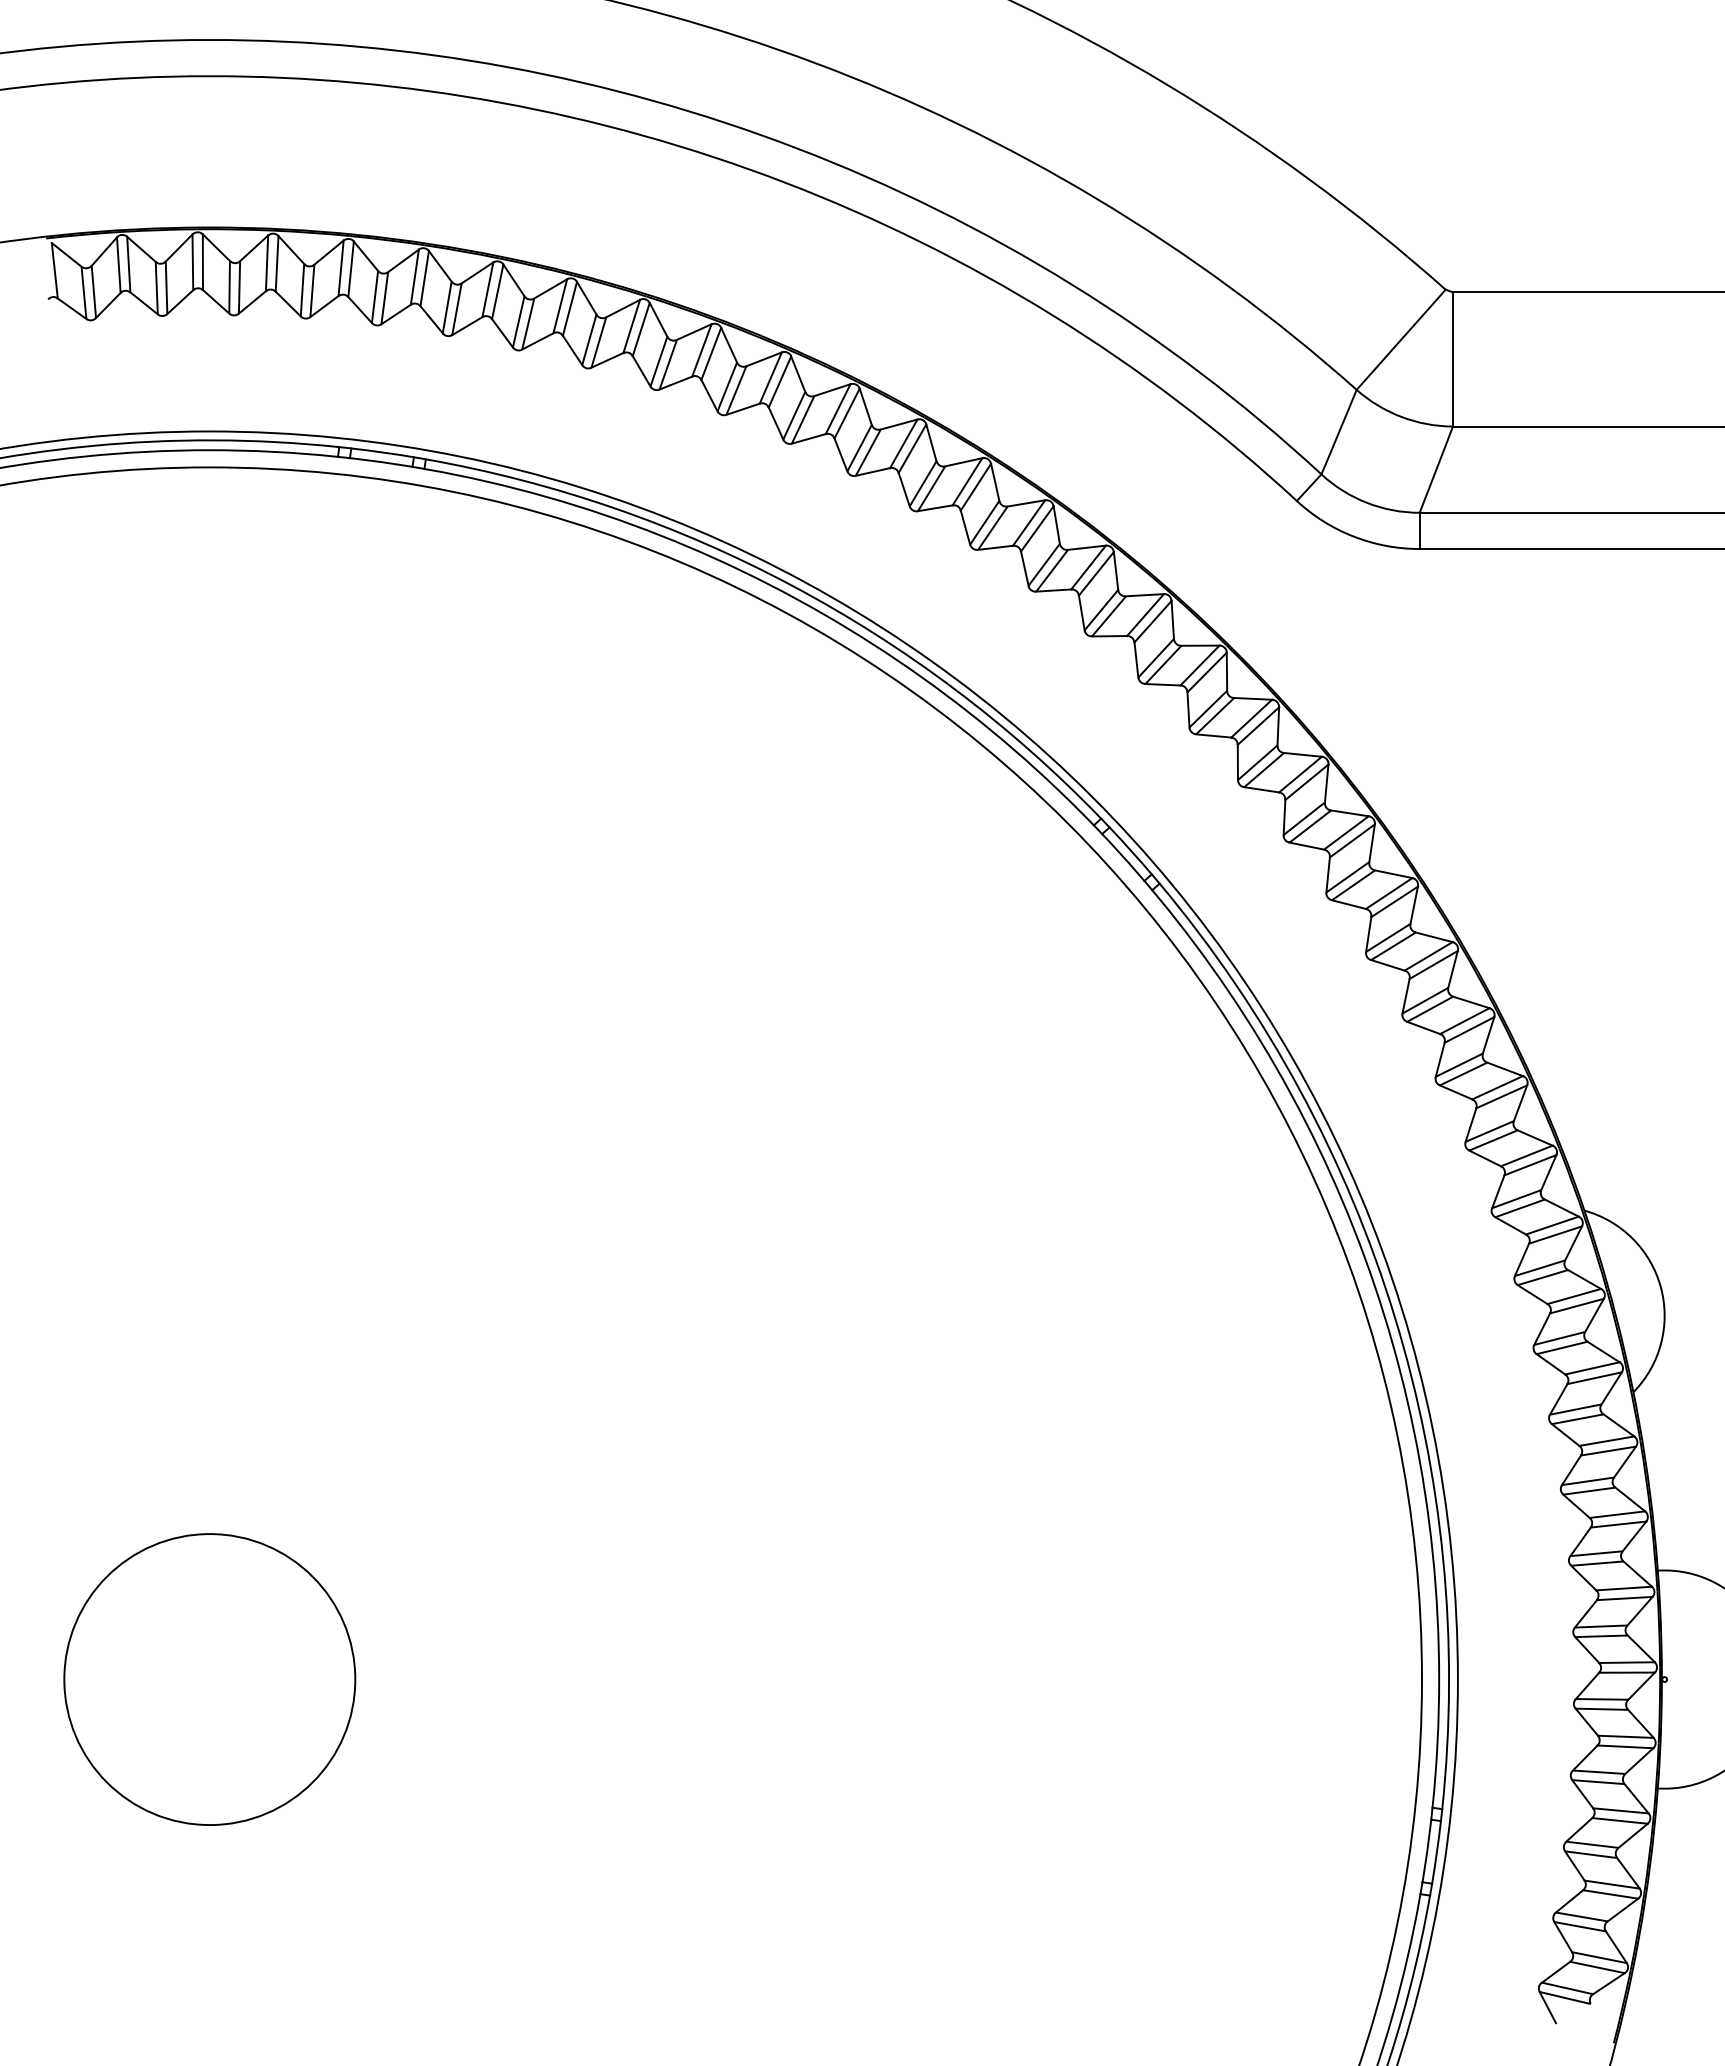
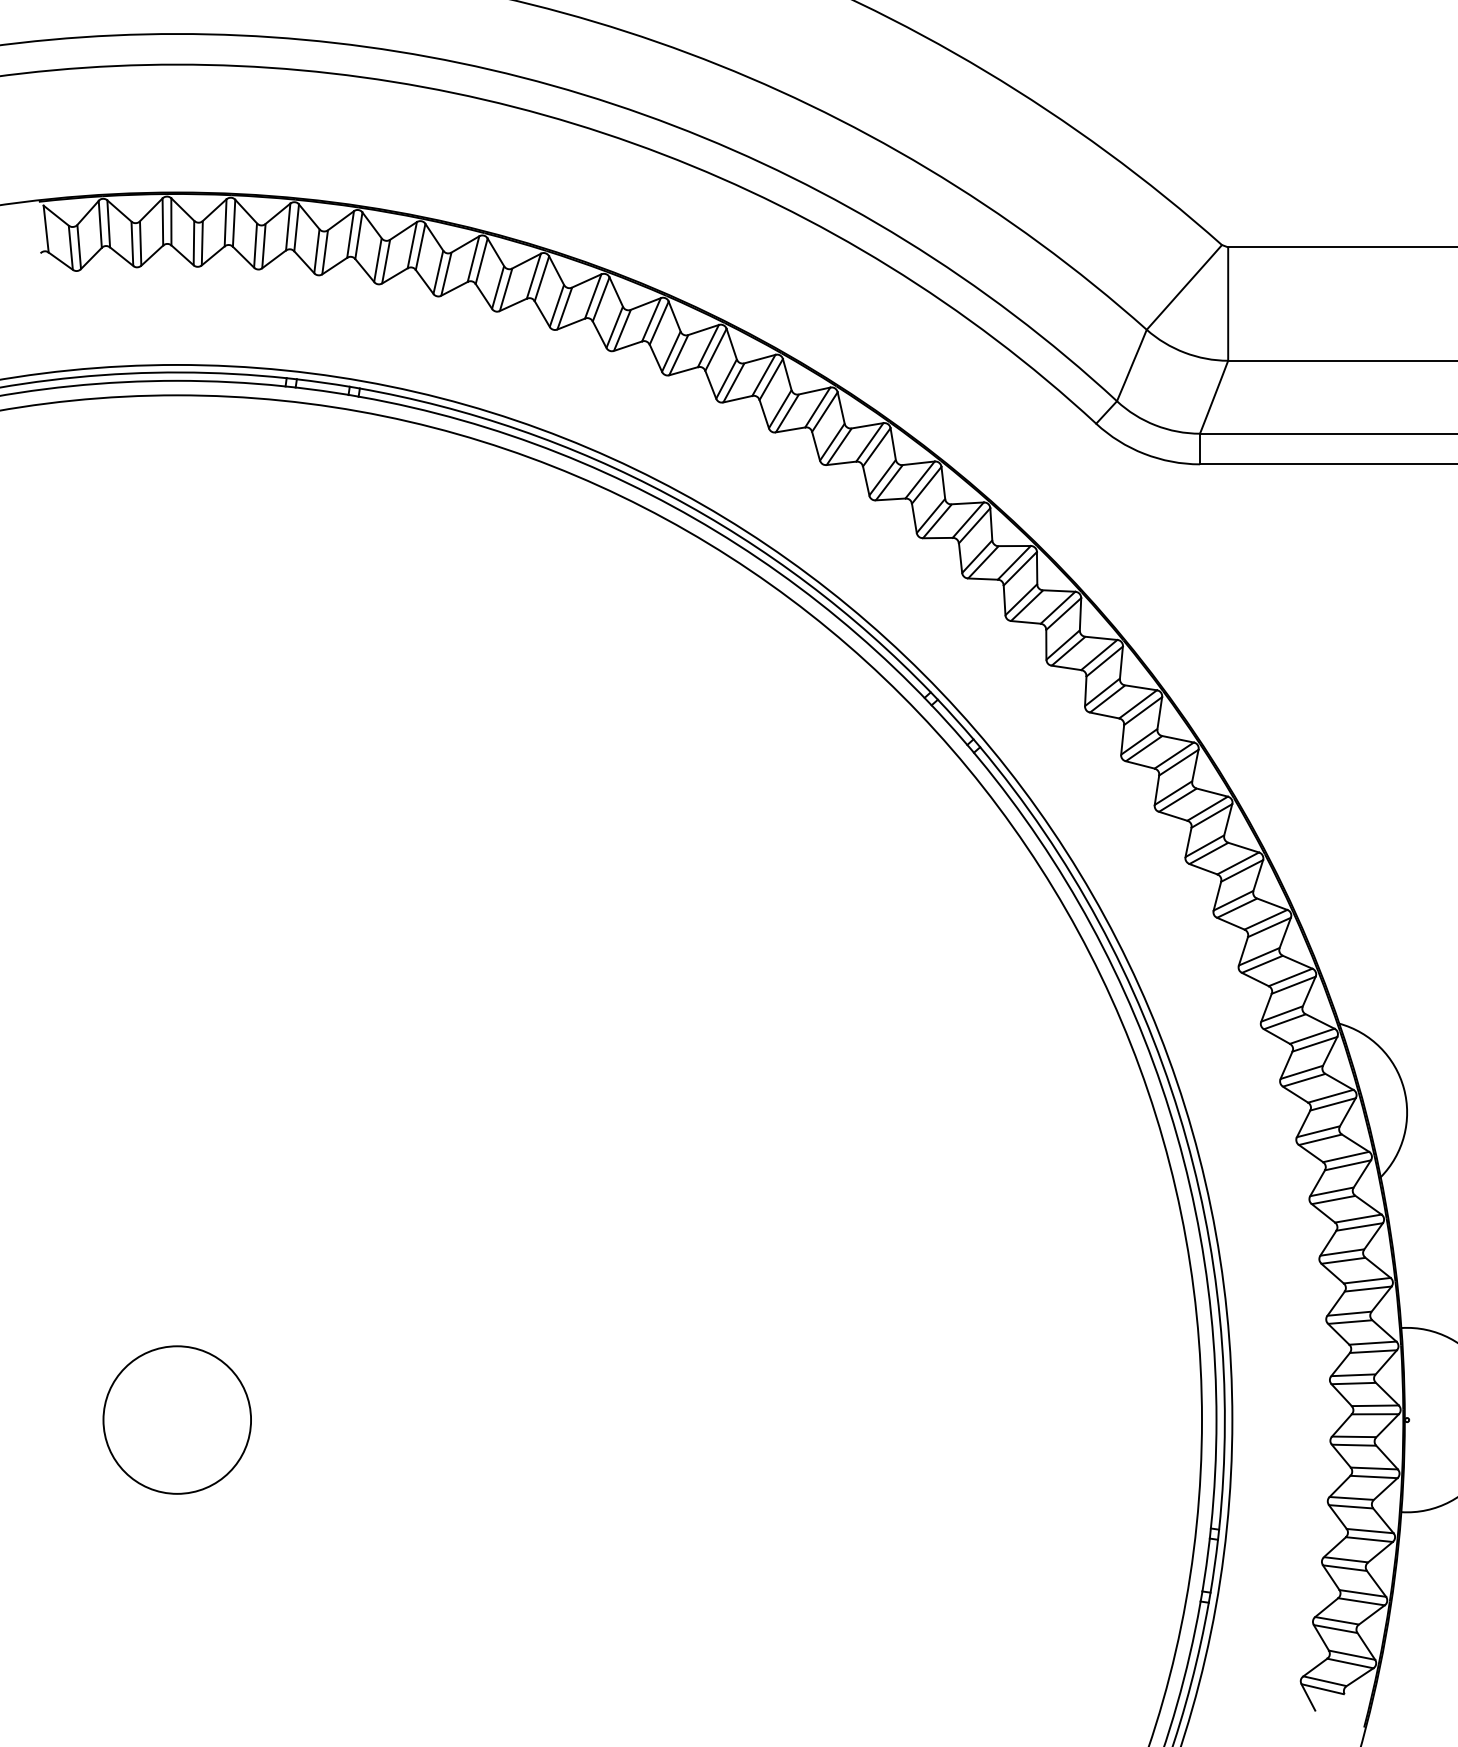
circle: (209, 1679) -> (176, 1420), size x0.6

